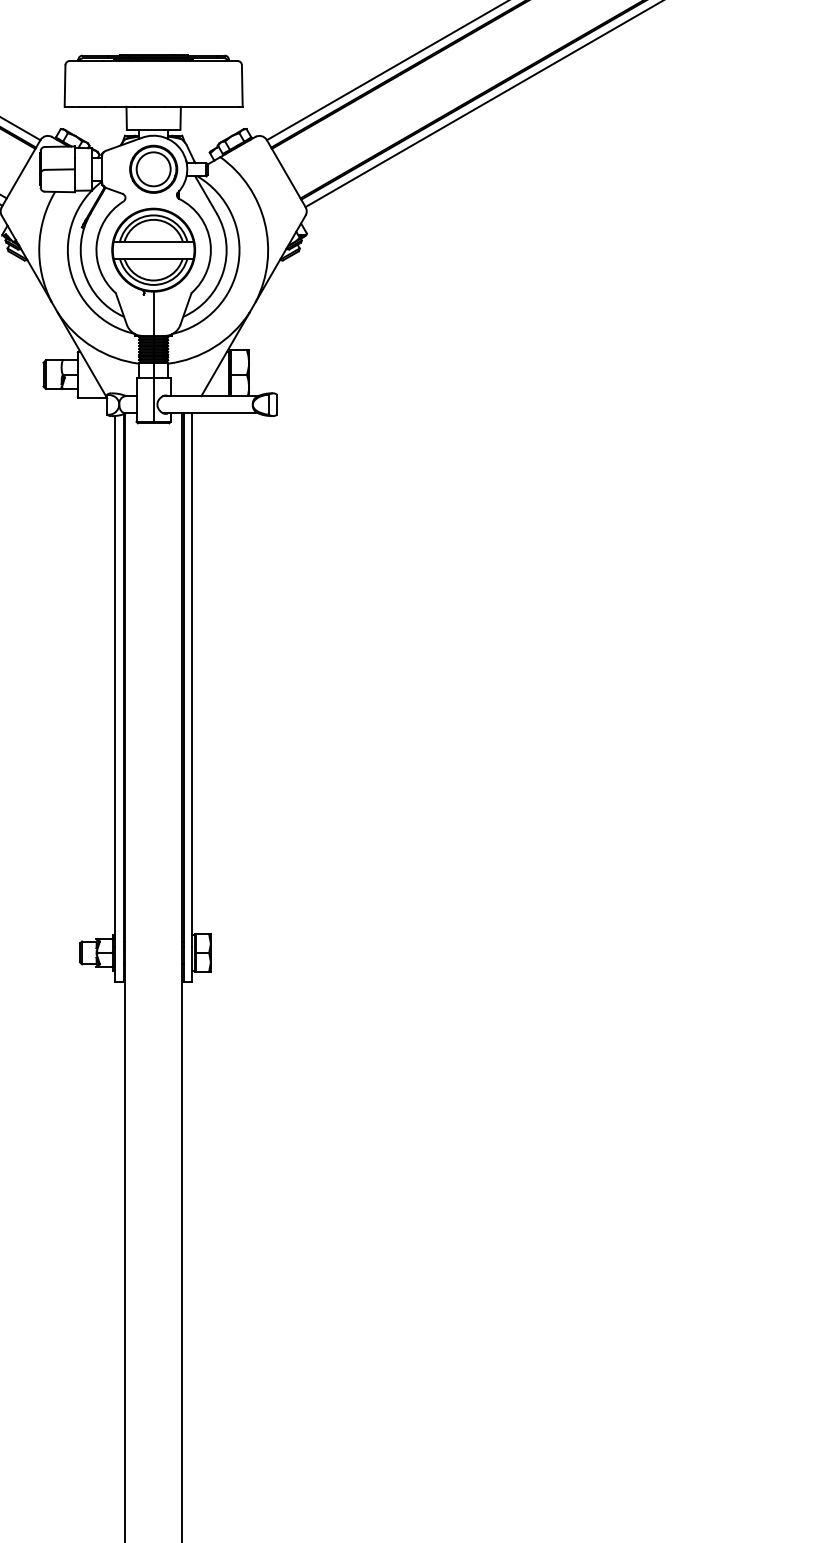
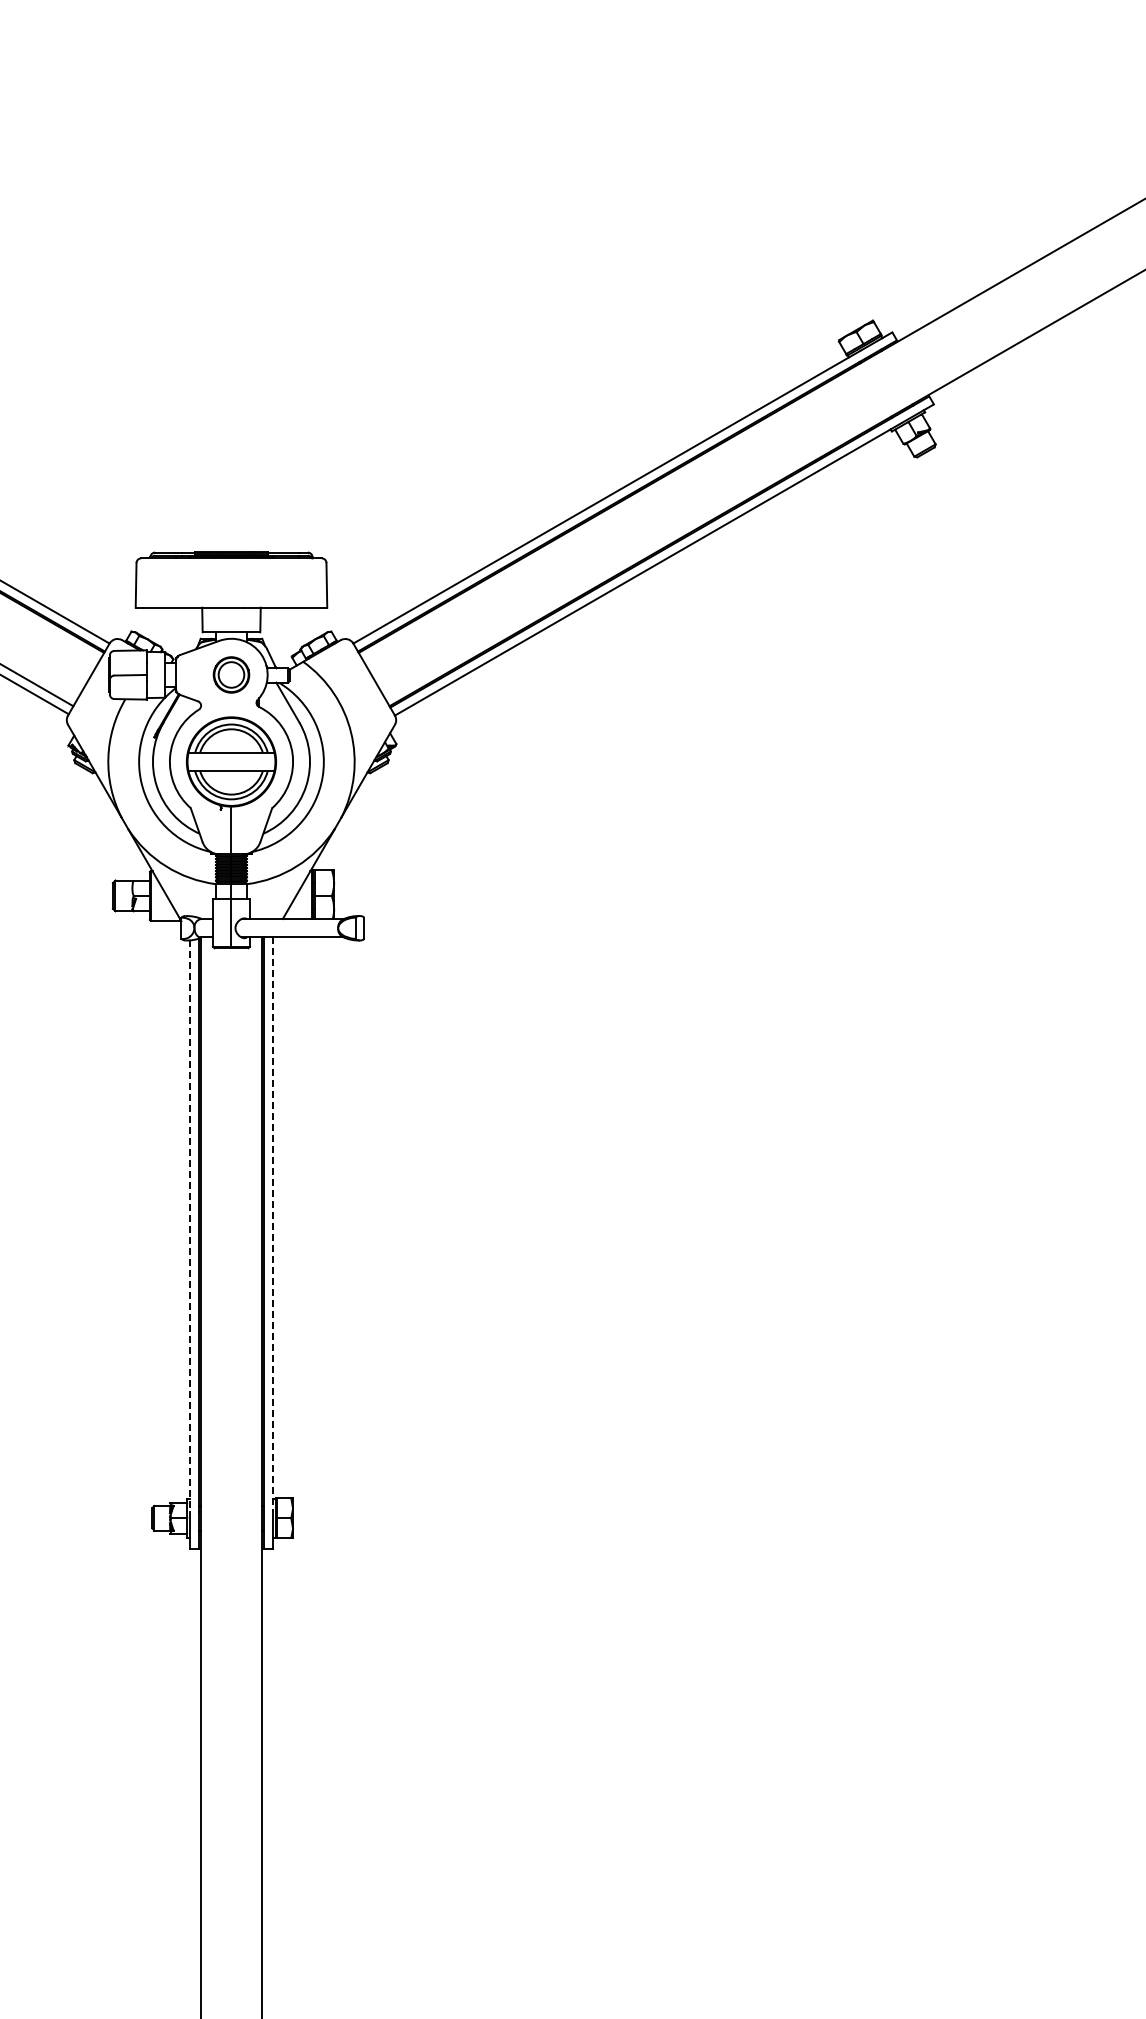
part: (153, 168) -> (231, 674), size x0.7
line: (114, 680) -> (189, 1225), solid -> dashed
line: (192, 680) -> (273, 1225), solid -> dashed

